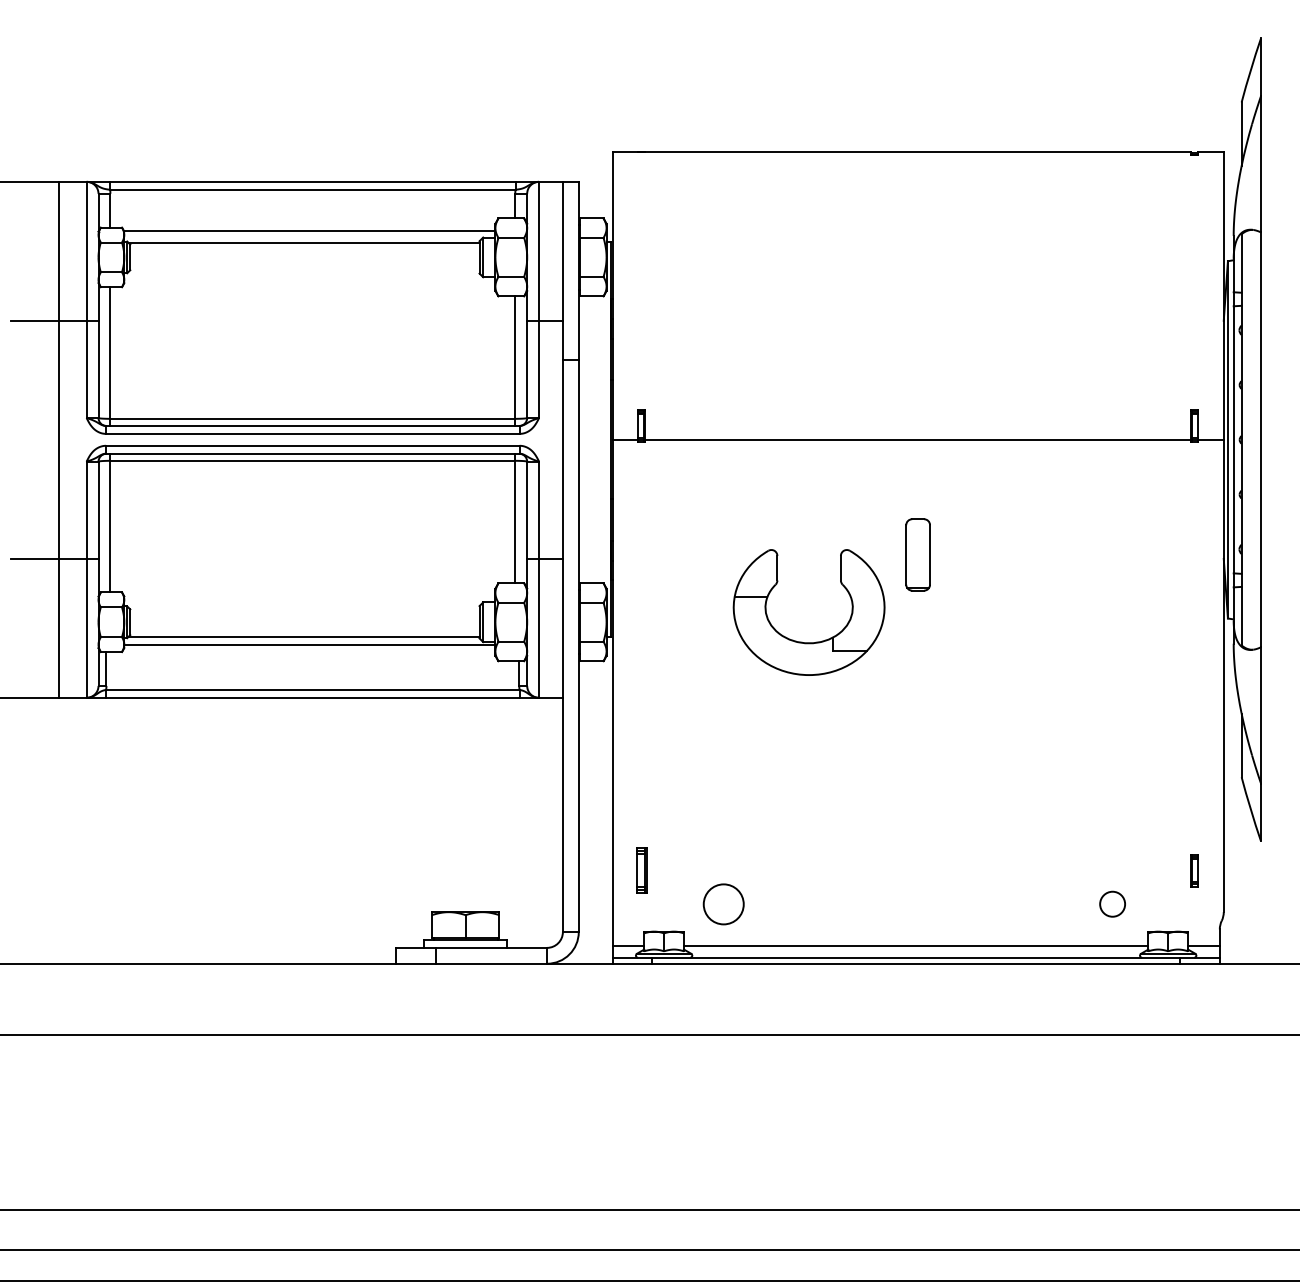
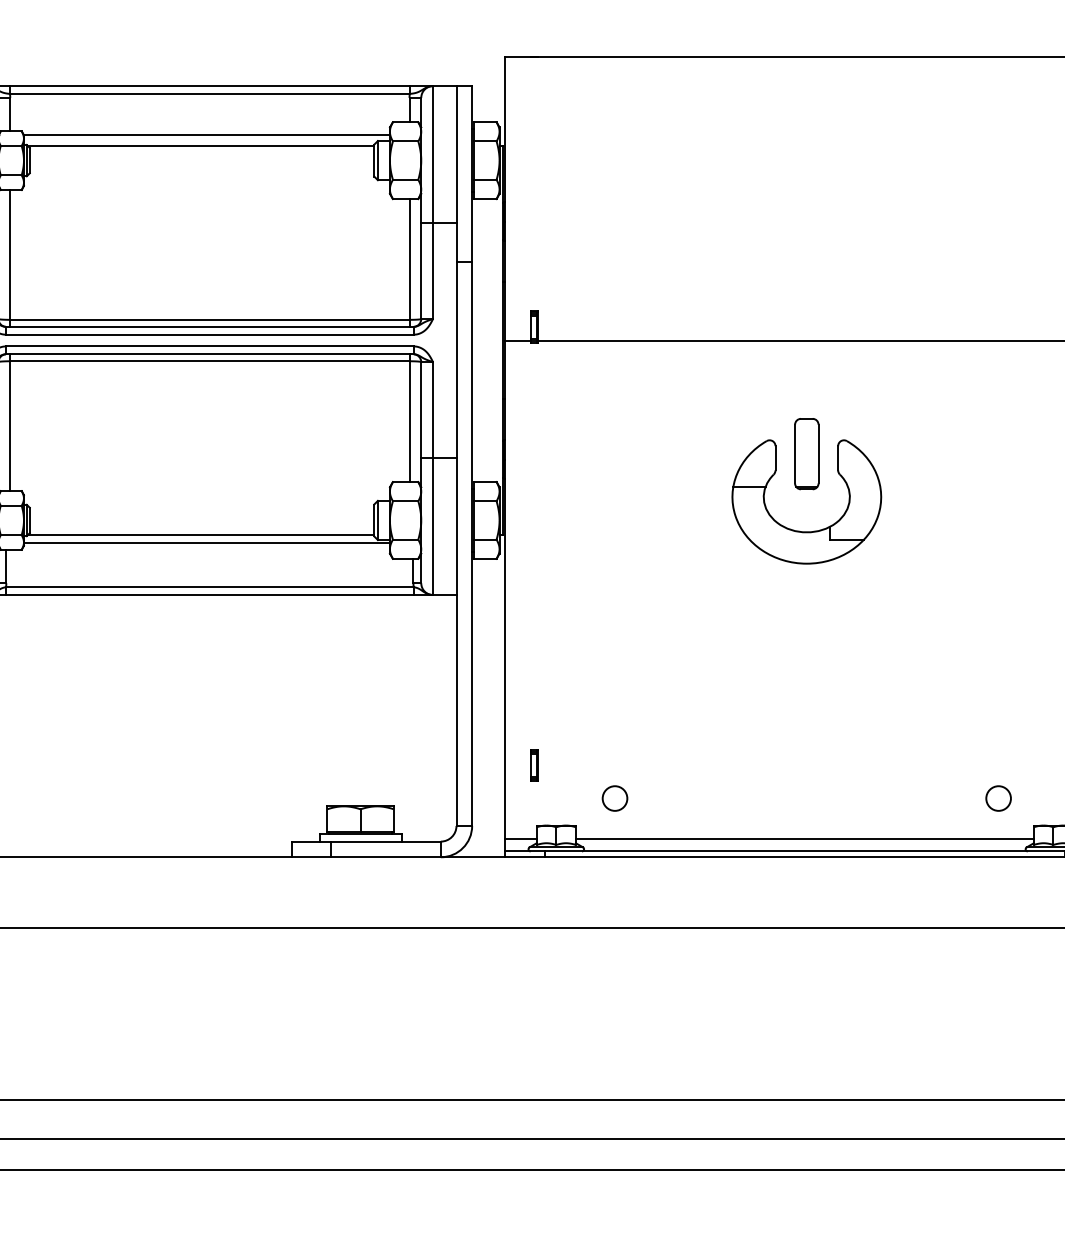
part: (802, 641) -> (800, 530), moved
part: (641, 870) -> (533, 765), size x0.71
circle: (723, 903) -> (614, 797), size x0.62

